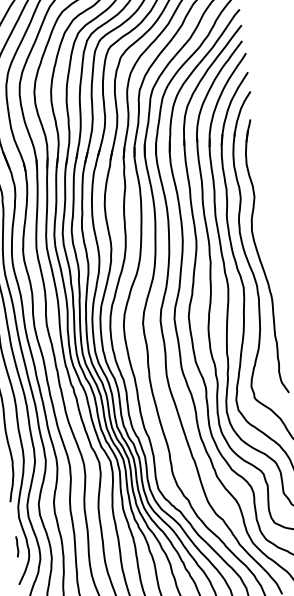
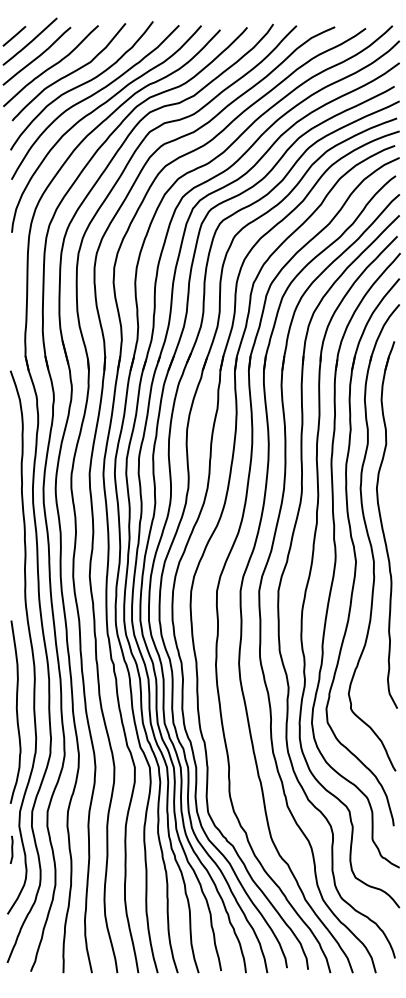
line: (17, 546) -> (11, 849), moved

